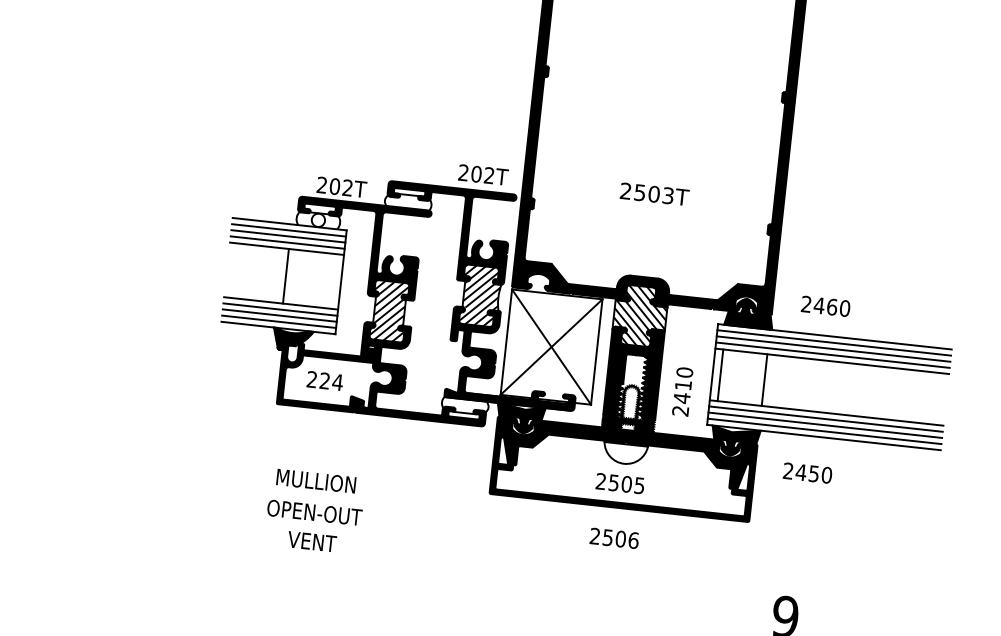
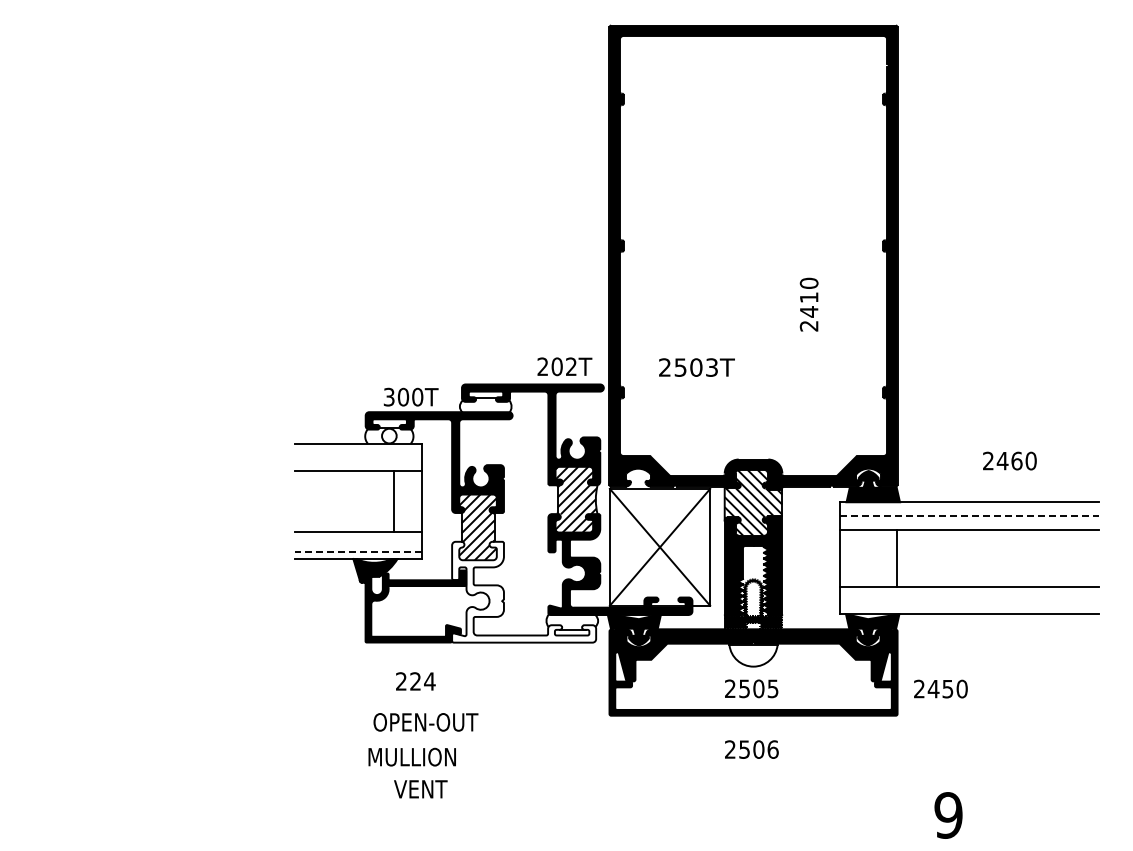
text: (335, 186) -> (403, 396), 202T -> 300T
text: (654, 194) -> (696, 367), moved
line: (289, 230) -> (358, 450), removed
line: (288, 236) -> (358, 457), removed
line: (287, 242) -> (358, 464), removed
line: (286, 276) -> (394, 501), moved
text: (825, 305) -> (1009, 460), moved
line: (280, 309) -> (358, 538), removed
line: (279, 315) -> (358, 545), removed
line: (278, 322) -> (357, 552), solid -> dashed
line: (834, 343) -> (969, 509), removed
line: (833, 348) -> (969, 515), solid -> dashed
line: (832, 355) -> (969, 522), removed
fill: (425, 373) -> (524, 591), removed
line: (720, 374) -> (848, 557), removed
text: (324, 380) -> (415, 681), moved
text: (682, 391) -> (808, 304), moved
line: (826, 419) -> (969, 593), removed
line: (825, 425) -> (969, 600), removed
line: (824, 431) -> (969, 607), removed
text: (807, 472) -> (940, 688), moved
text: (322, 482) -> (425, 722), MULLION -> OPEN-OUT
text: (314, 512) -> (419, 756), OPEN-OUT -> MULLION

